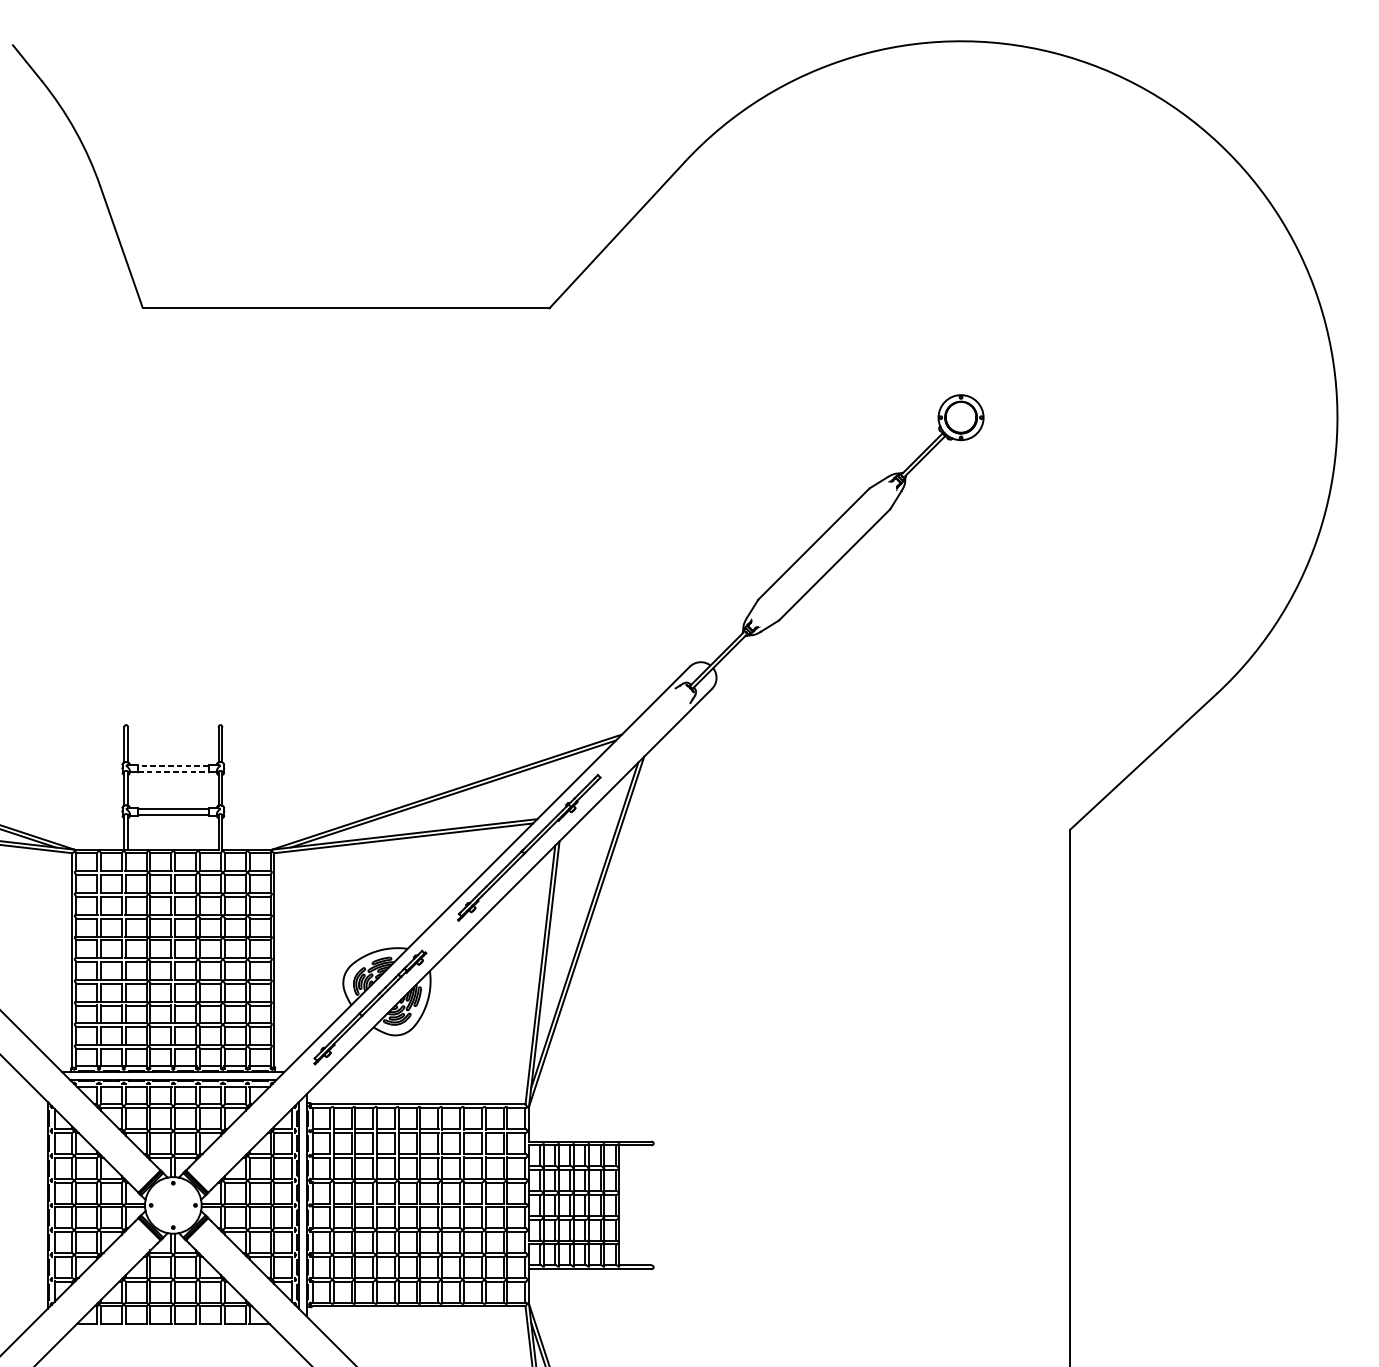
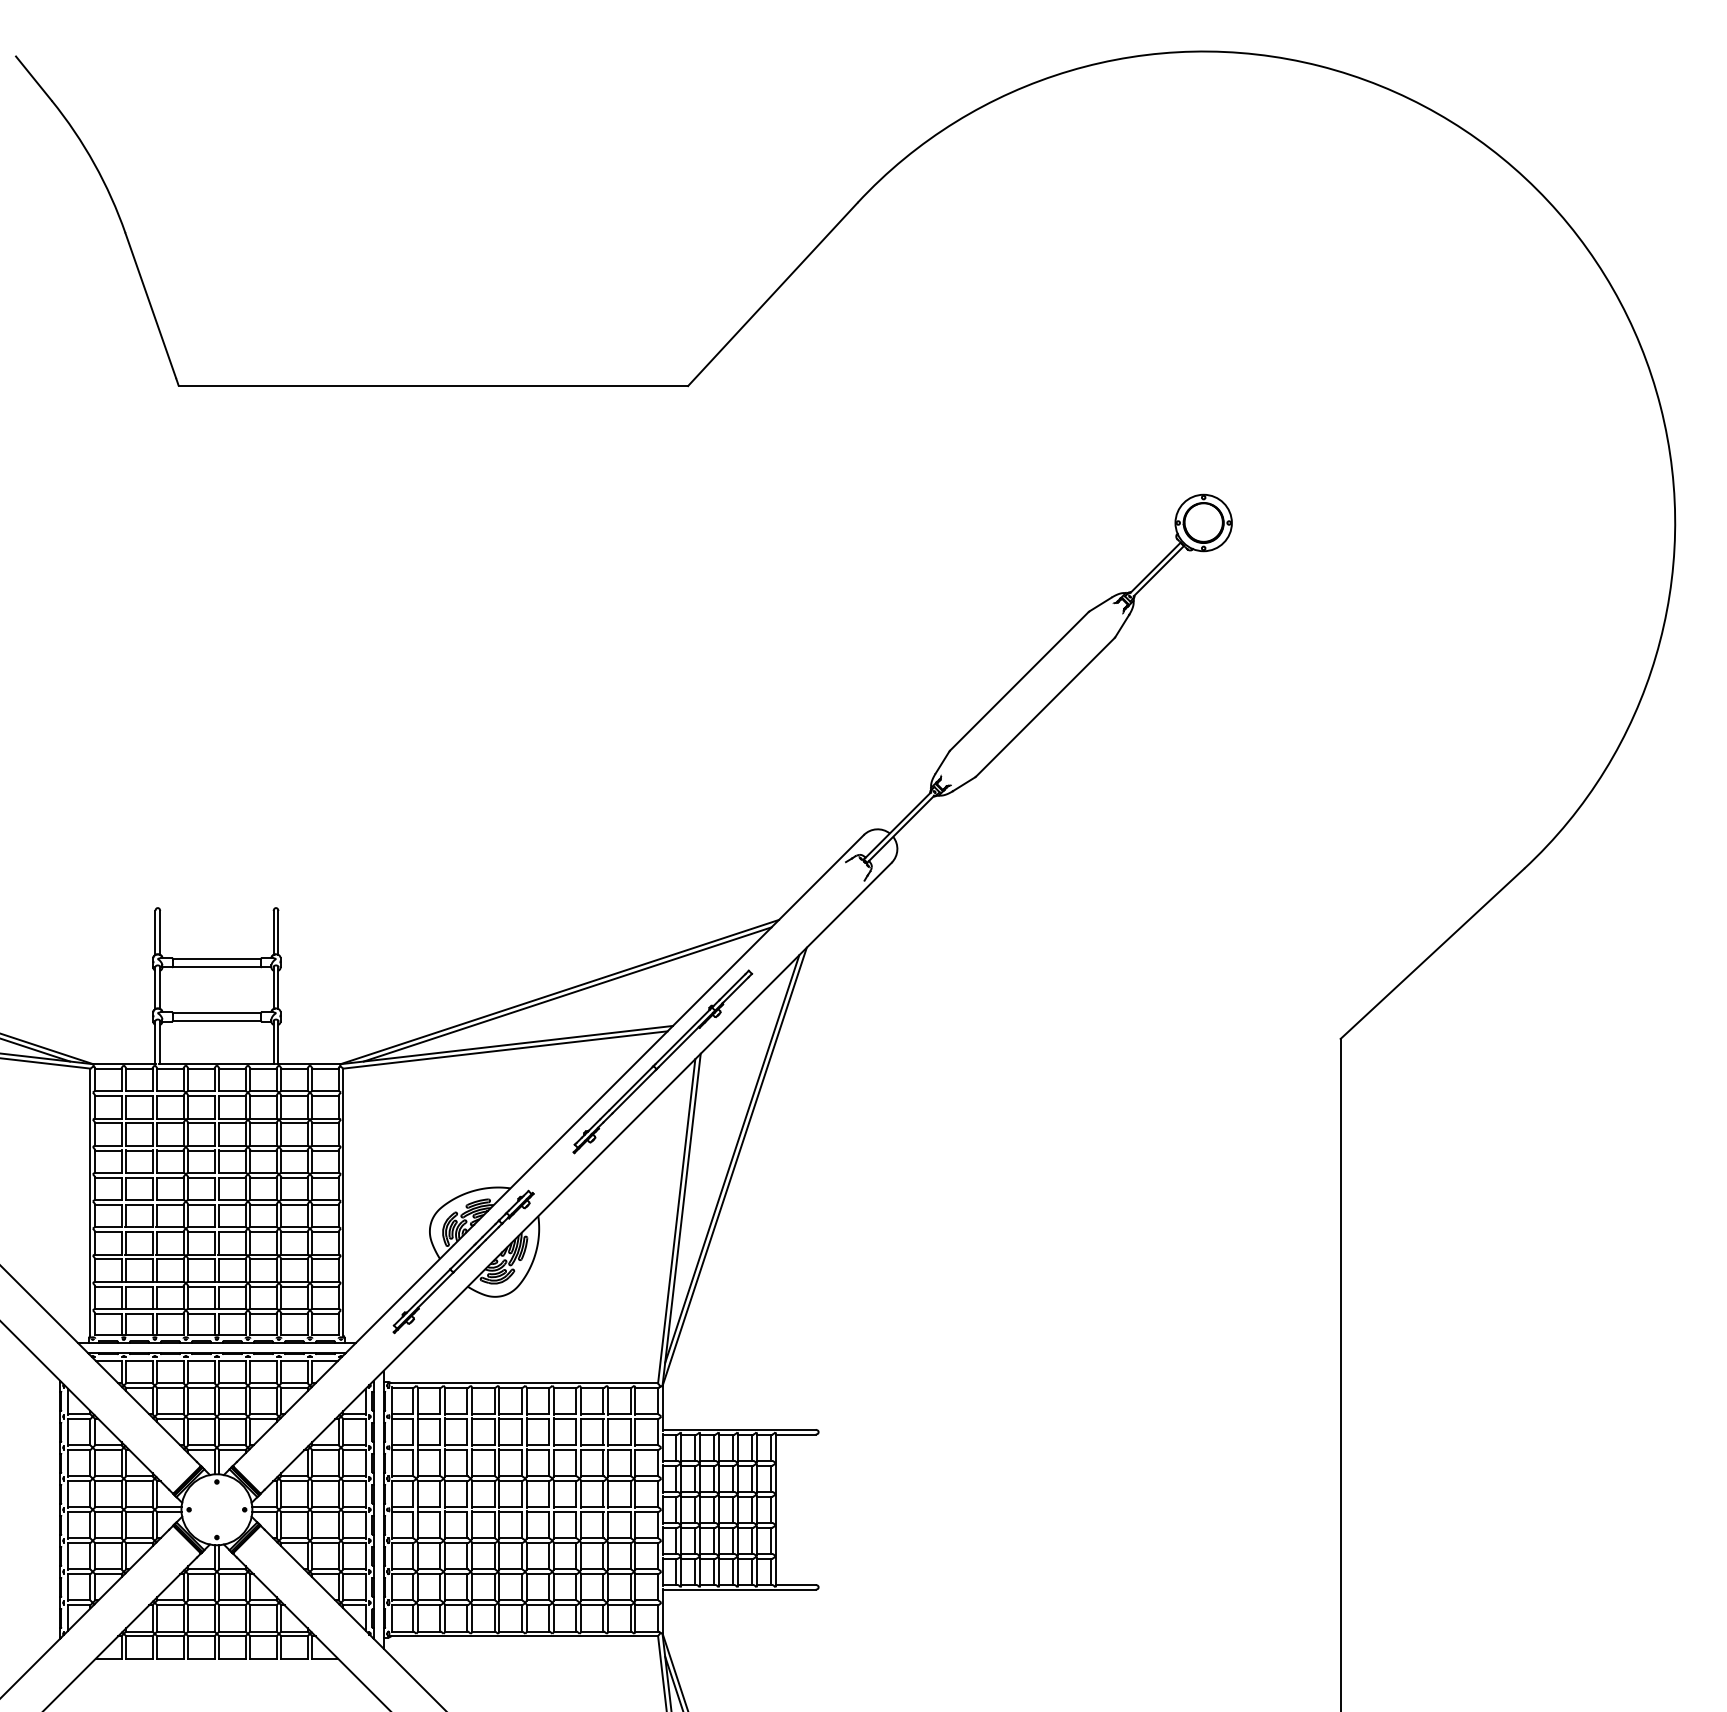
line: (172, 765) -> (216, 958), dashed -> solid
line: (173, 771) -> (217, 966), dashed -> solid

